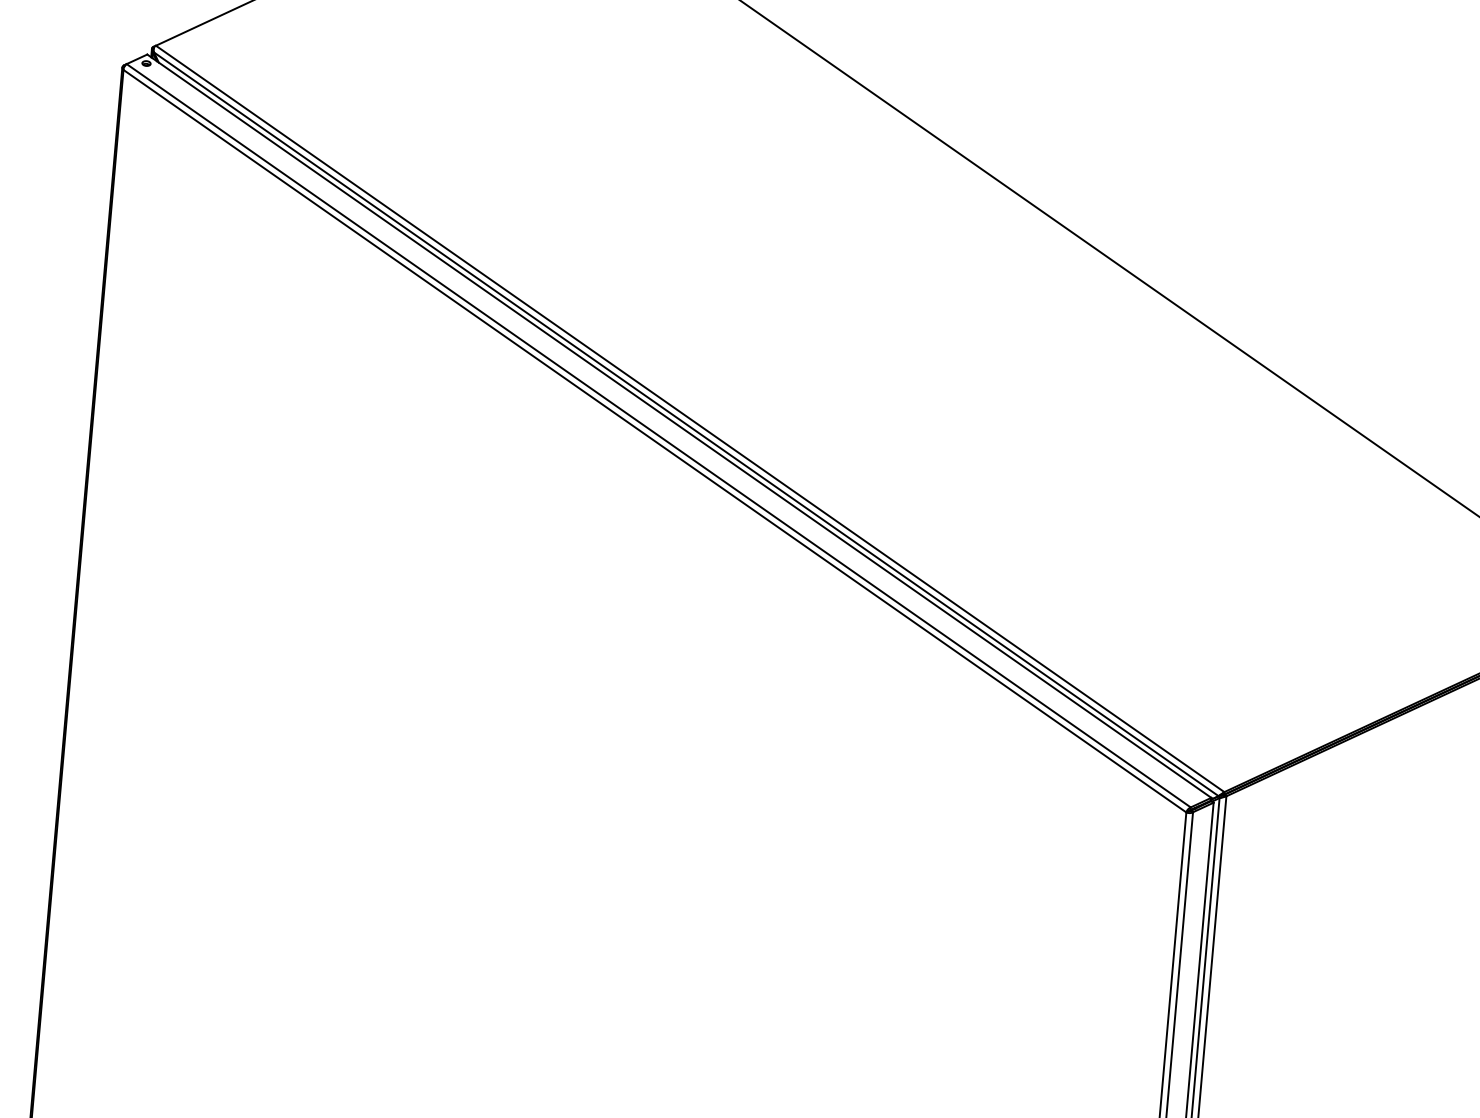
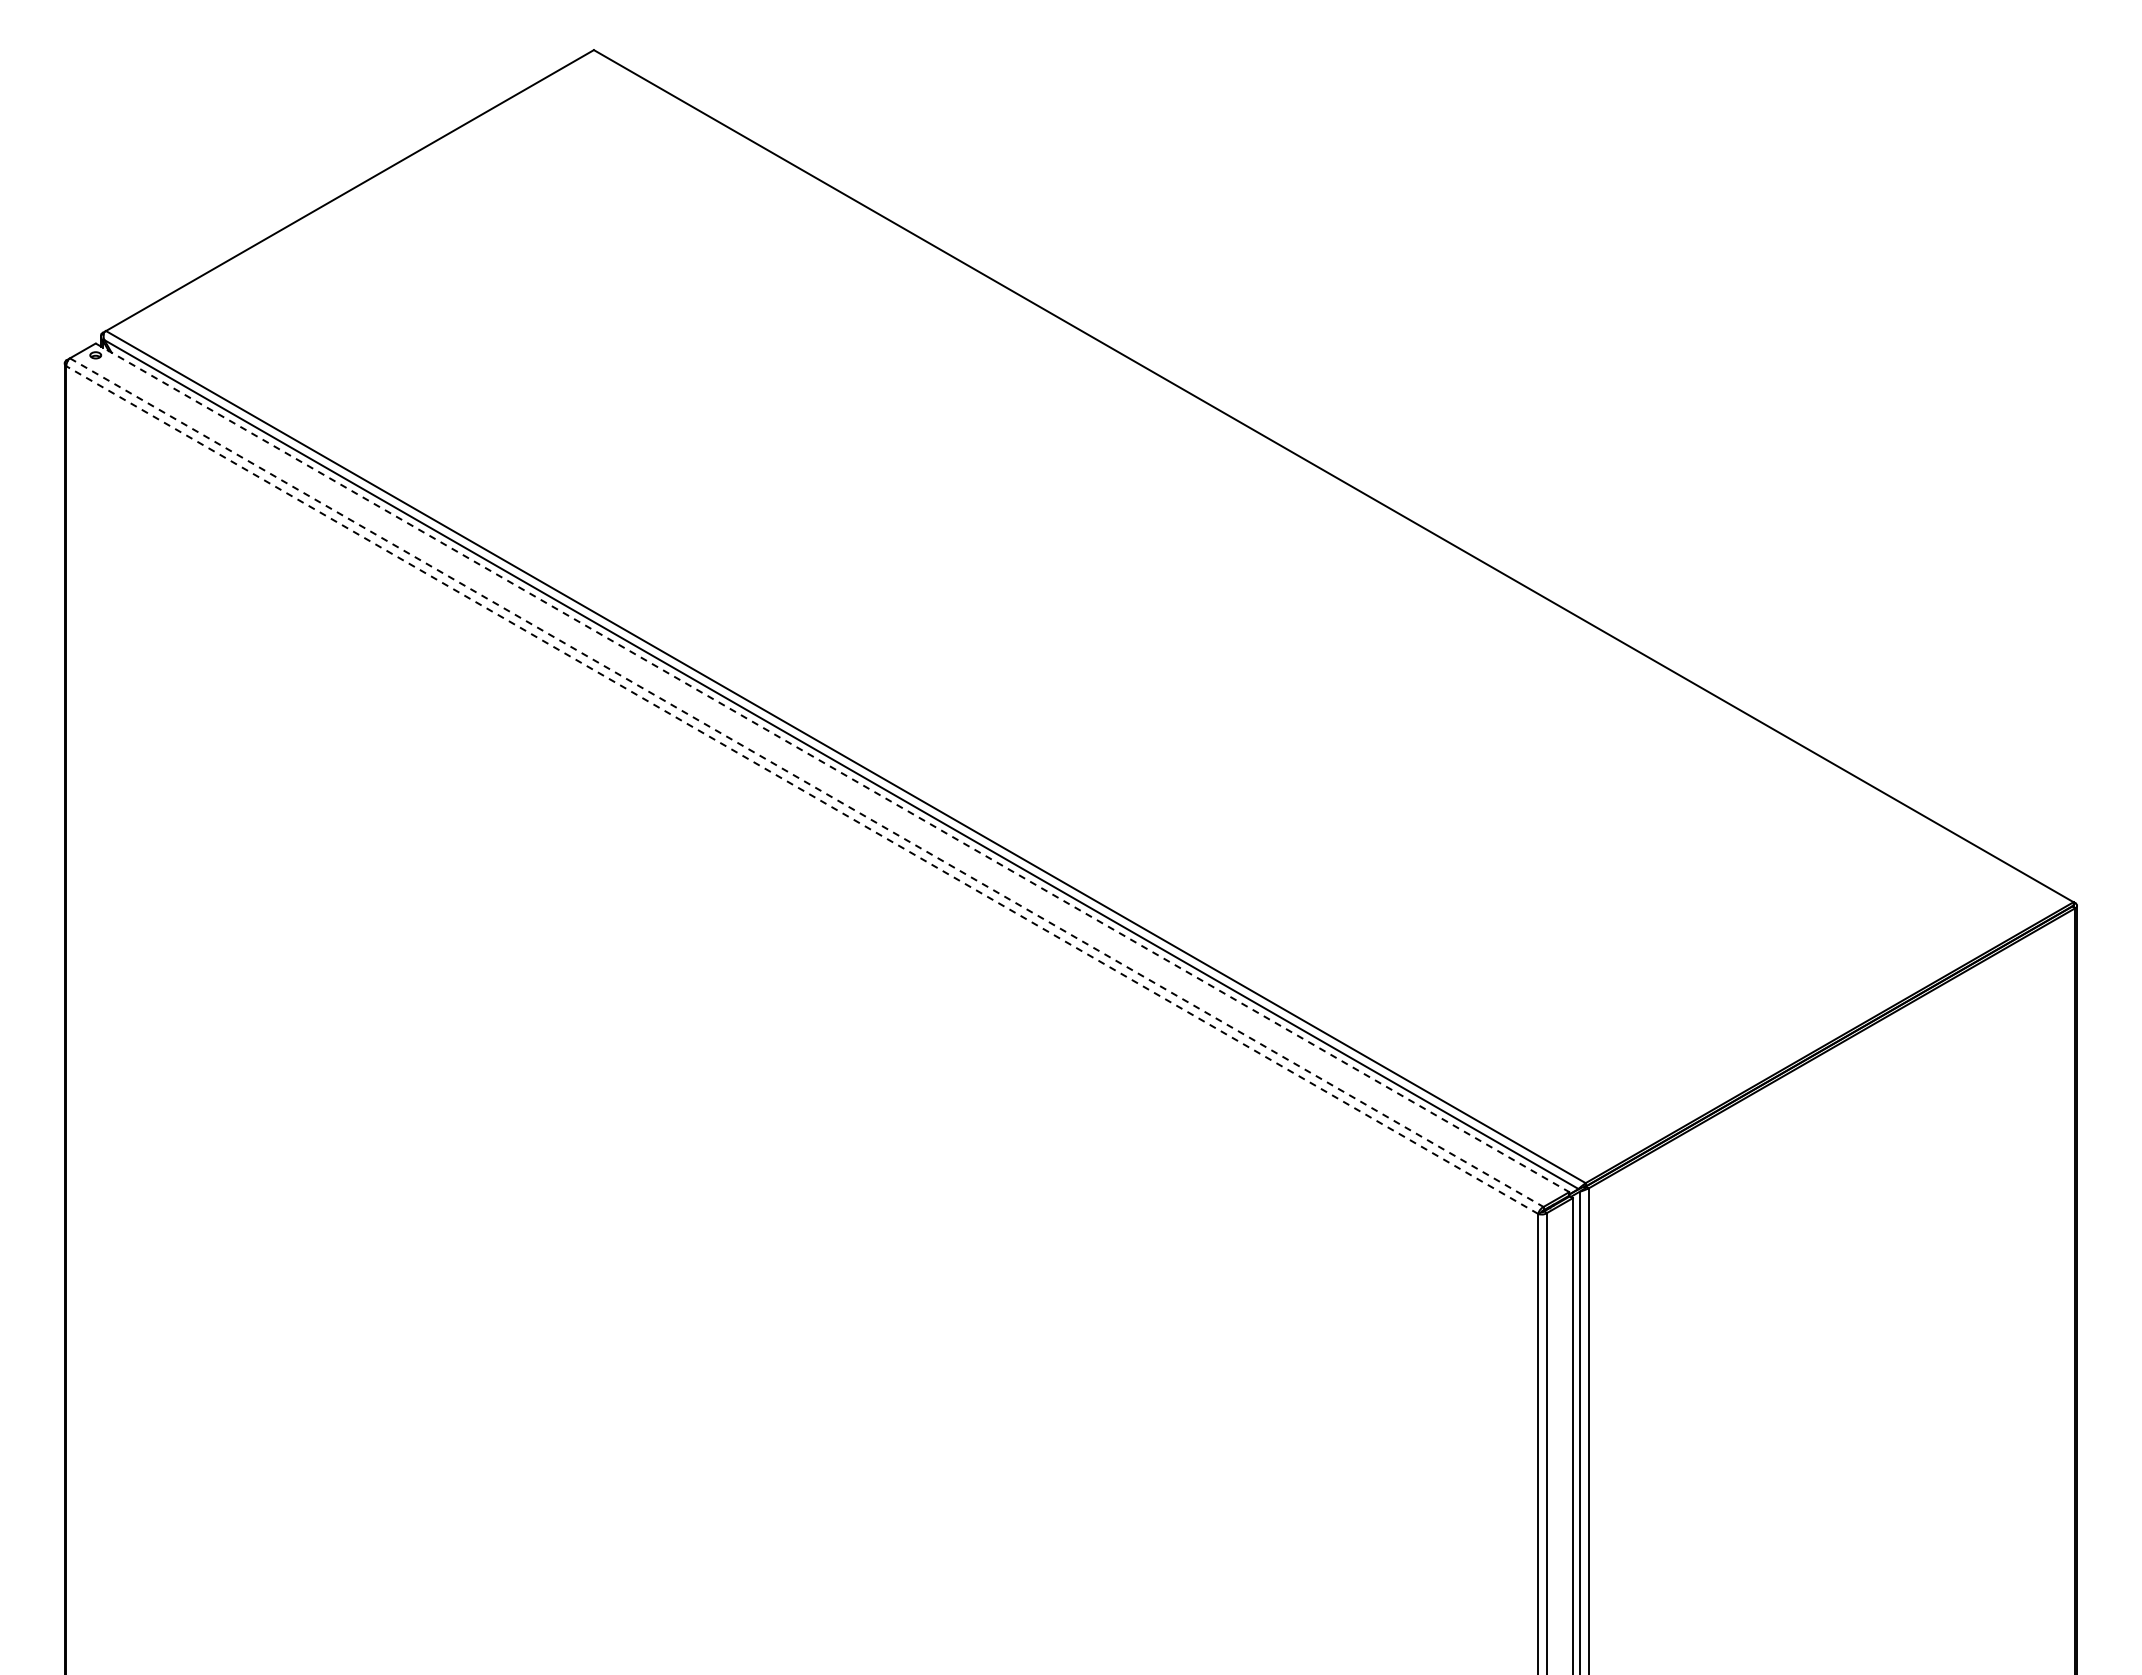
line: (679, 426) -> (832, 768), solid -> dashed
line: (659, 435) -> (807, 782), solid -> dashed
line: (654, 440) -> (801, 789), solid -> dashed

